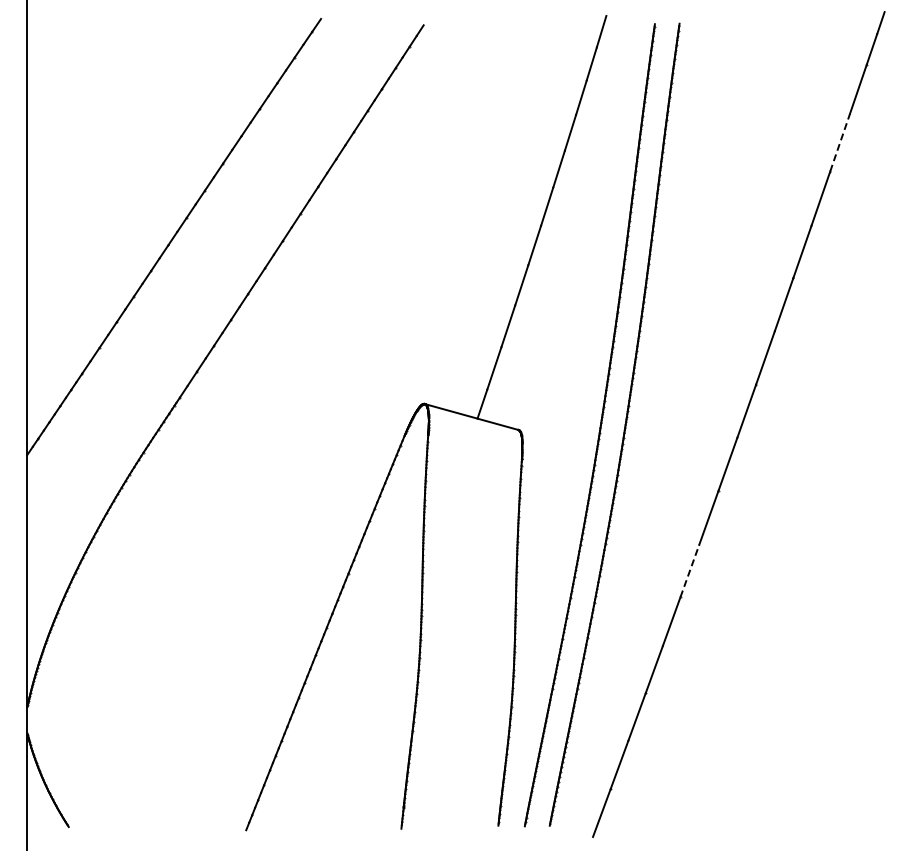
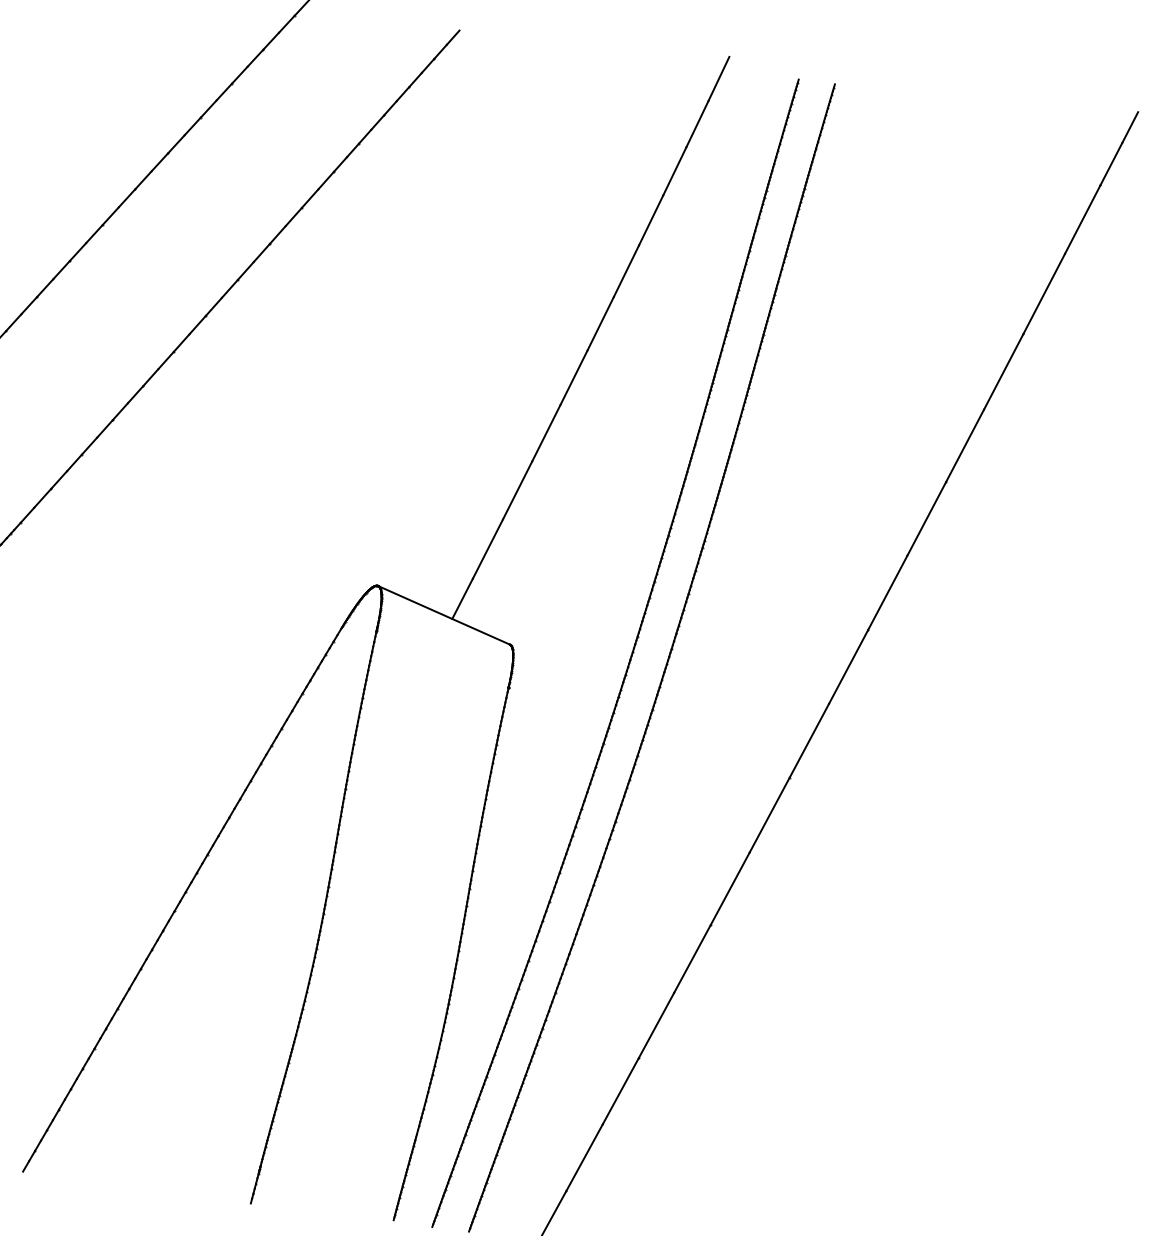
line: (840, 142) -> (1044, 293), dashed -> solid
line: (689, 571) -> (729, 889), dashed -> solid

